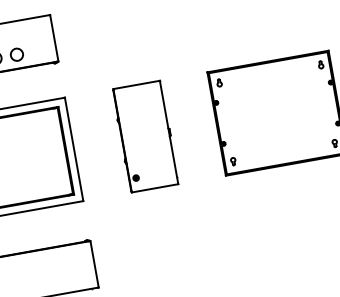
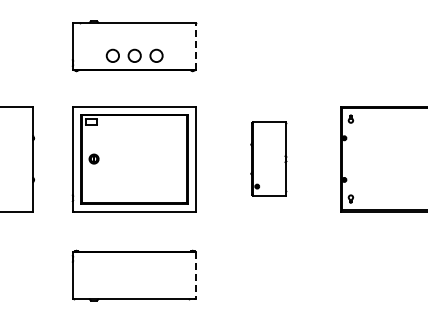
line: (54, 38) -> (196, 46), solid -> dashed
part: (145, 137) -> (268, 159), size x0.7
line: (94, 263) -> (196, 275), solid -> dashed

